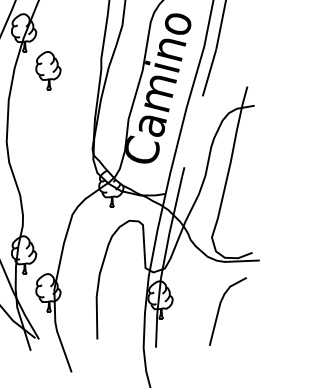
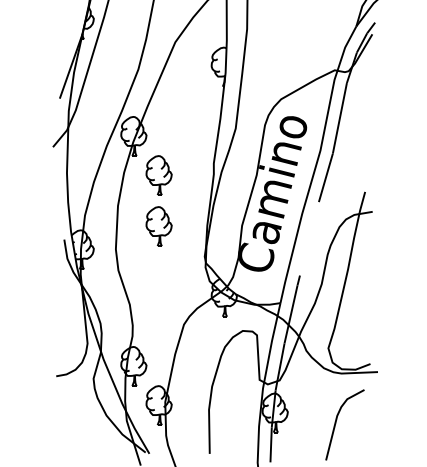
part: (47, 119) -> (158, 226), added

